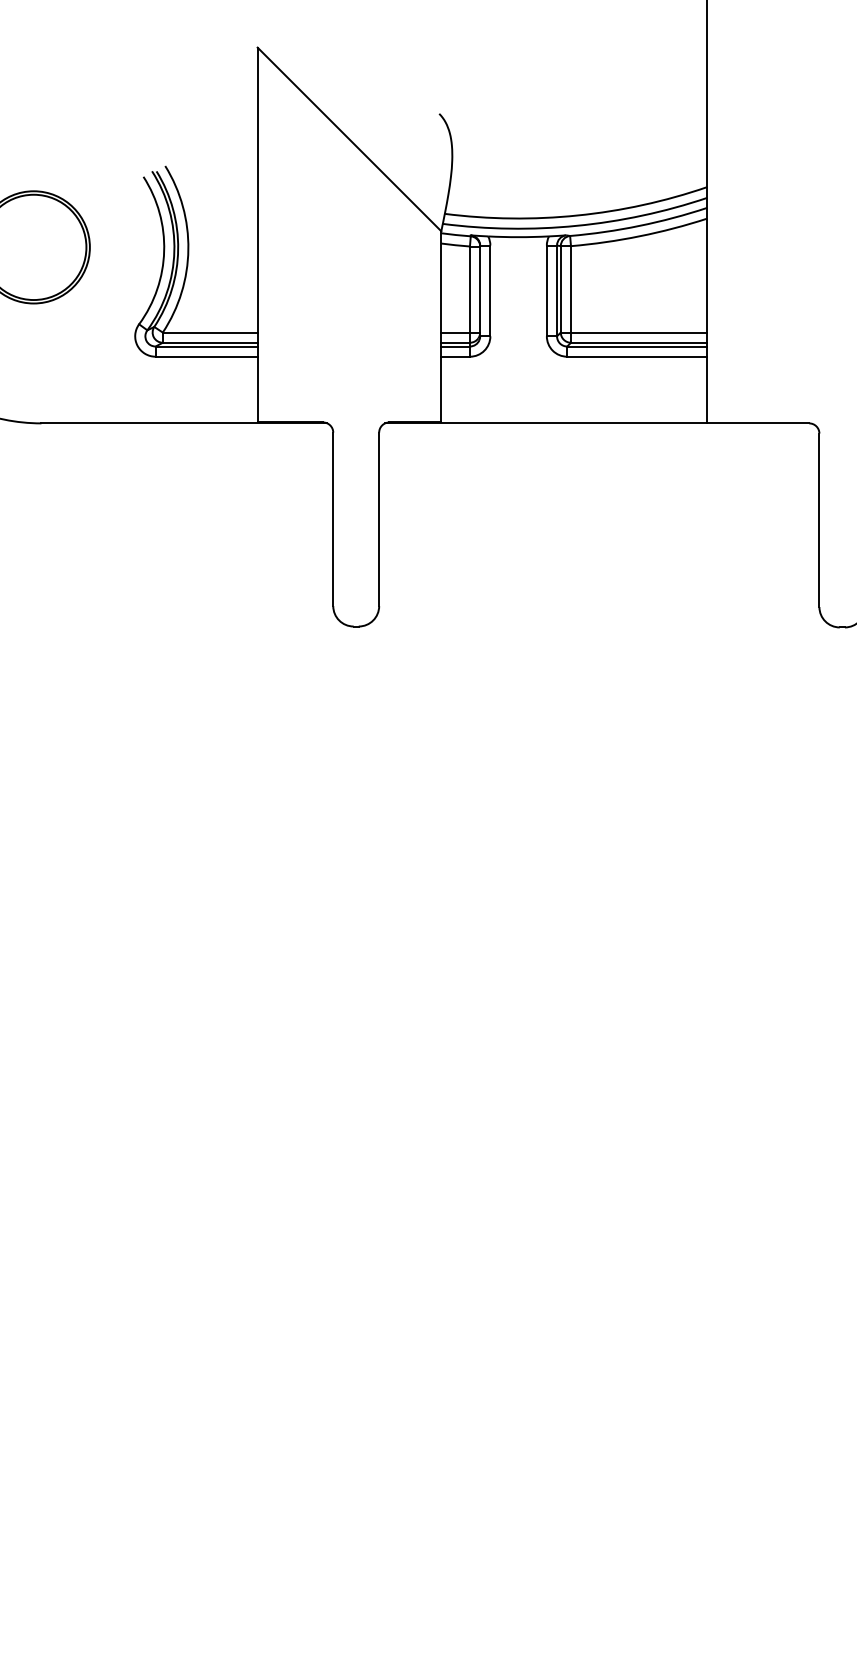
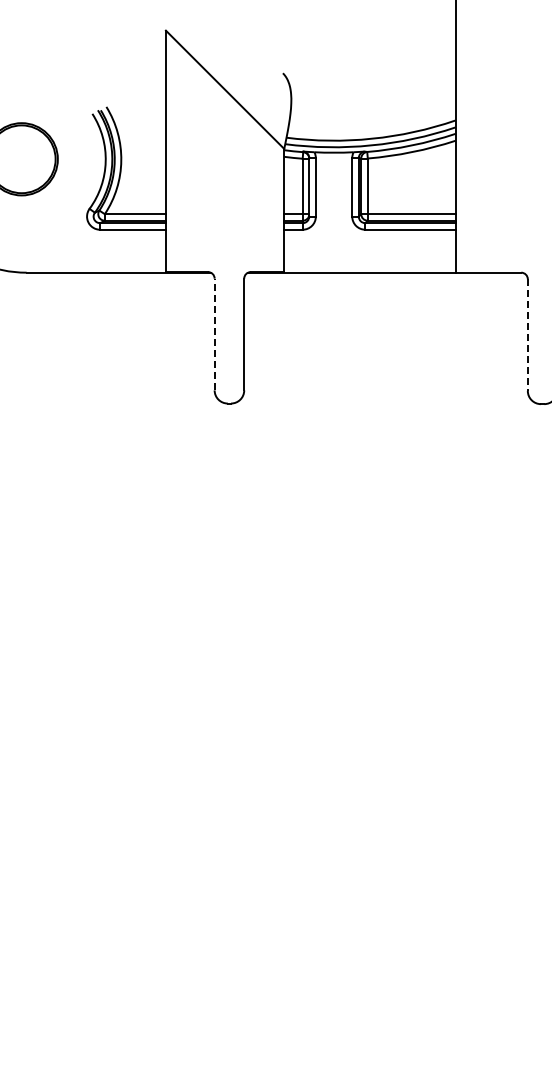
line: (333, 519) -> (214, 334), solid -> dashed
line: (818, 520) -> (527, 335), solid -> dashed

